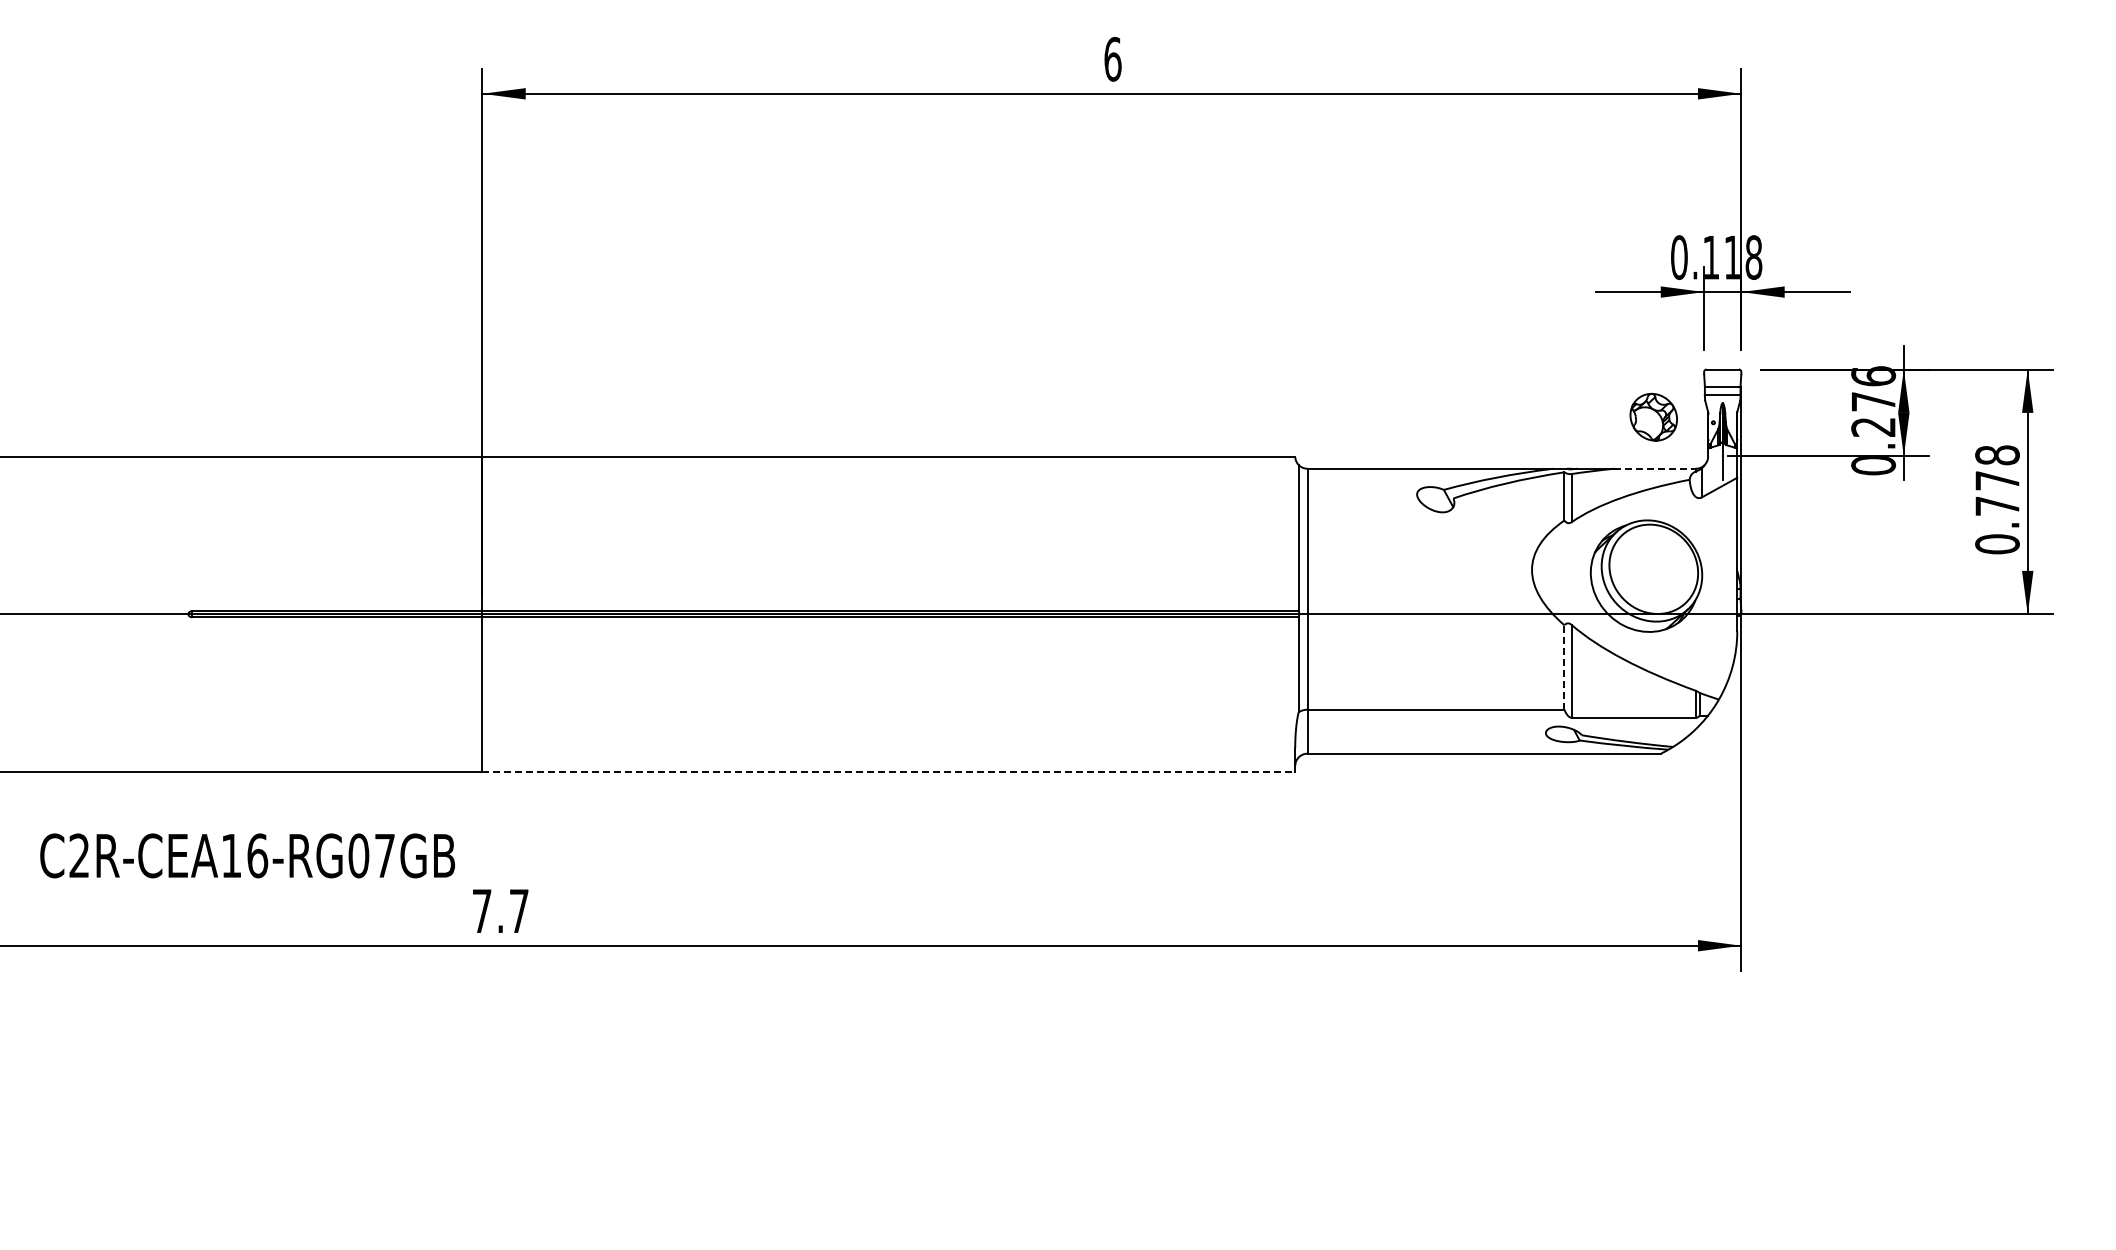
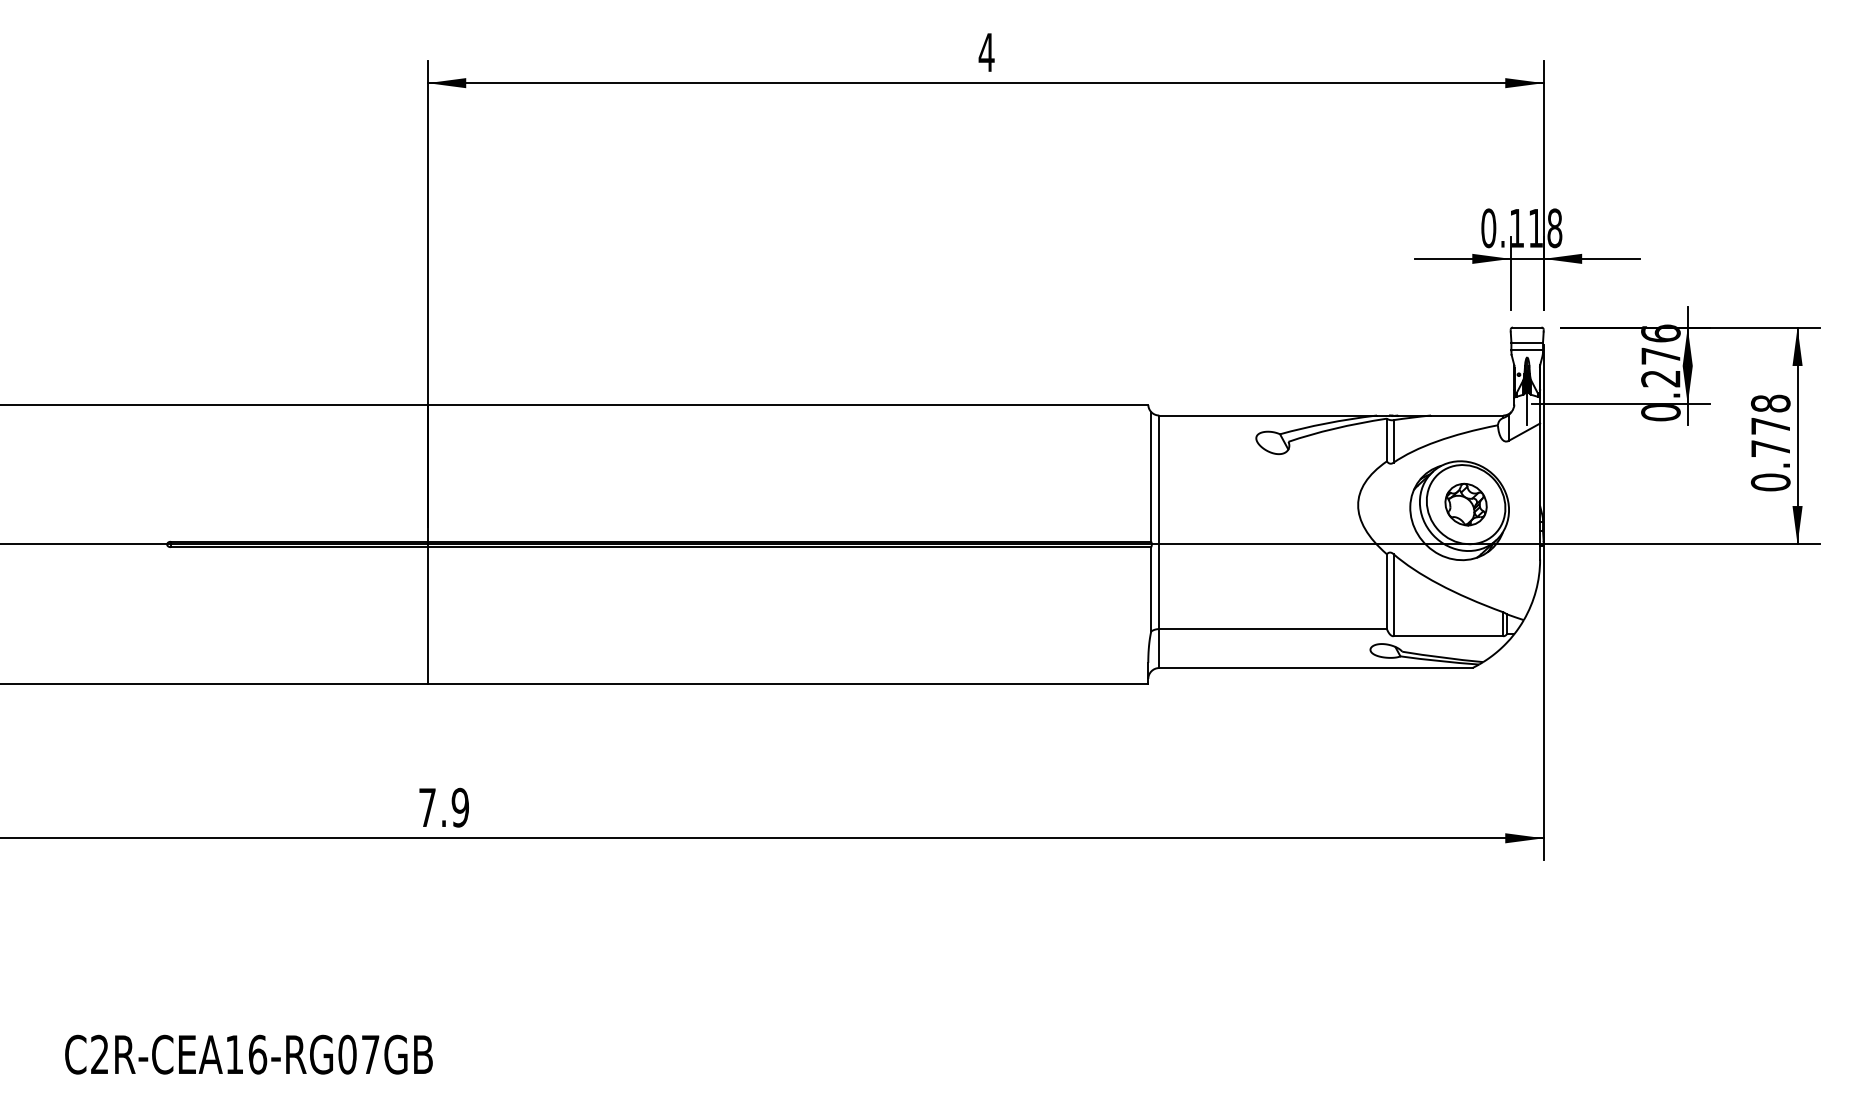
text: (1112, 58) -> (986, 51), 6 -> 4
part: (1653, 416) -> (1465, 503), moved
line: (1655, 468) -> (1467, 415), dashed -> solid
line: (1564, 667) -> (1386, 591), dashed -> solid
line: (889, 771) -> (788, 683), dashed -> solid
text: (247, 855) -> (248, 1054), moved
text: (518, 910) -> (459, 807), 7.7 -> 7.9

